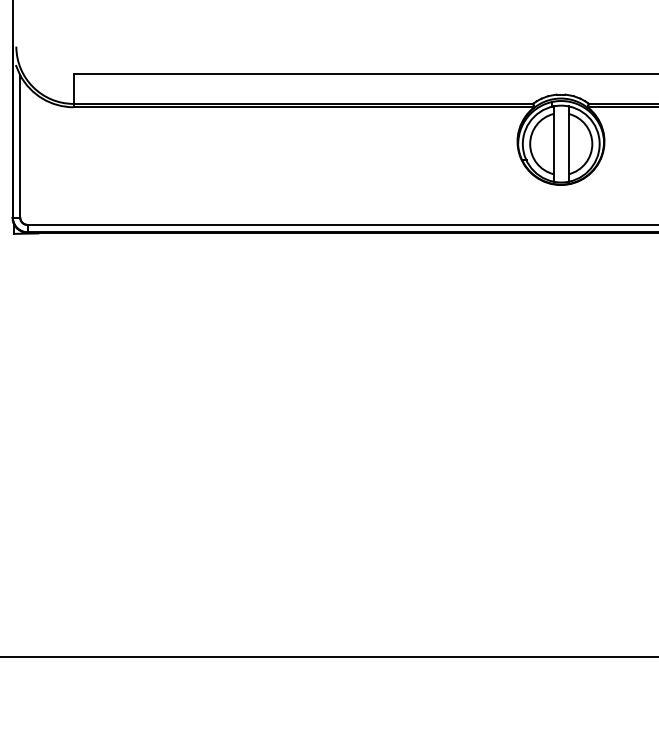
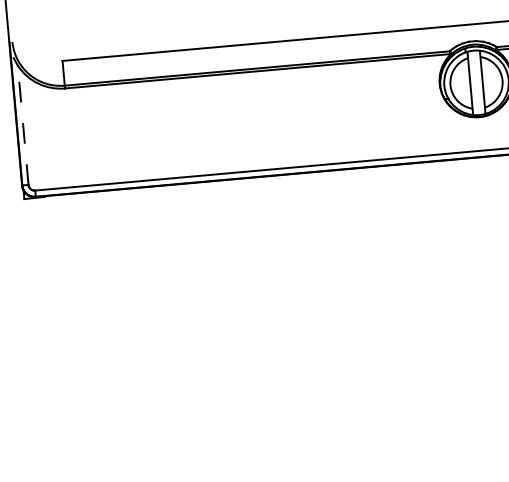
line: (20, 145) -> (23, 124), solid -> dashed

